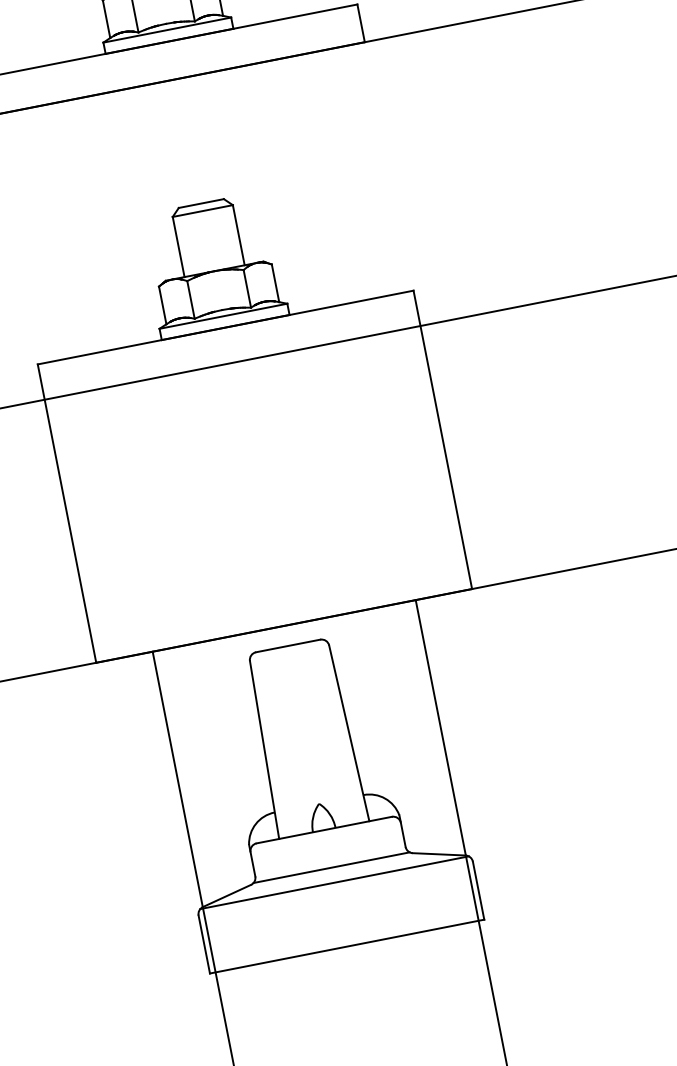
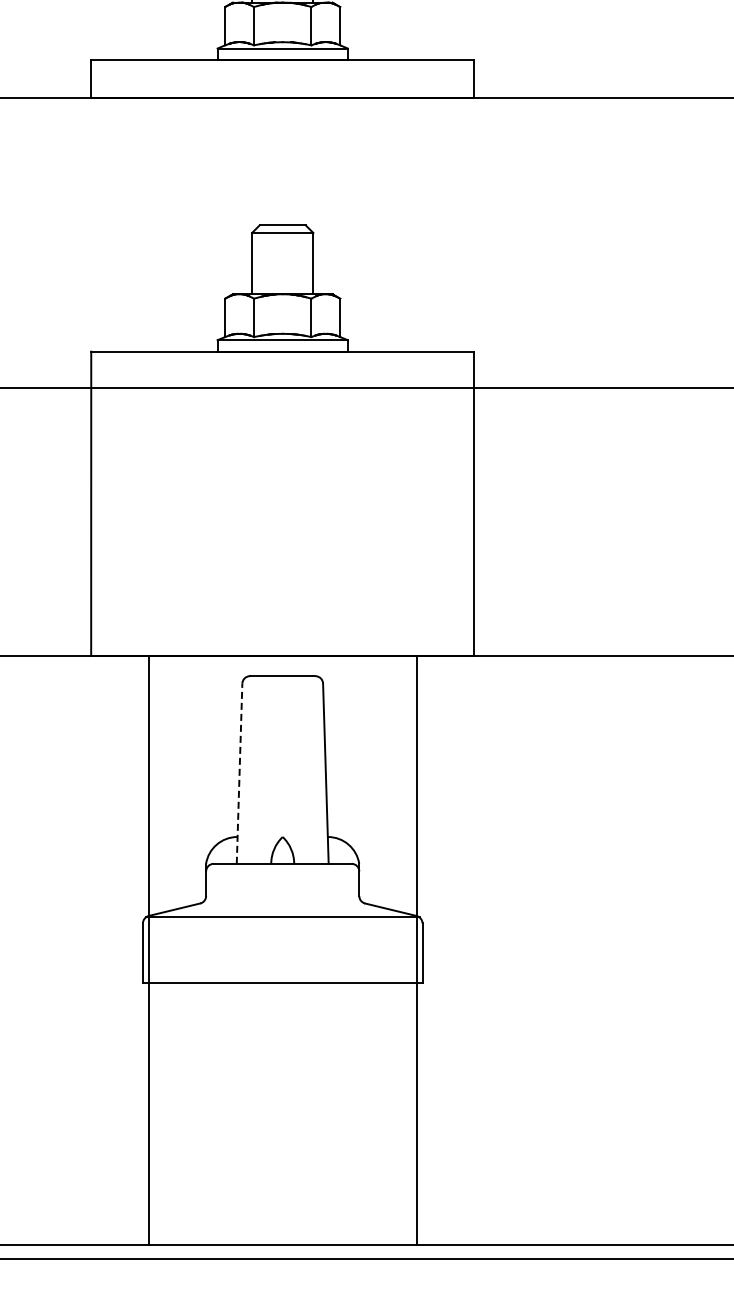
line: (264, 749) -> (239, 773), solid -> dashed
line: (331, 868) -> (282, 902), removed

